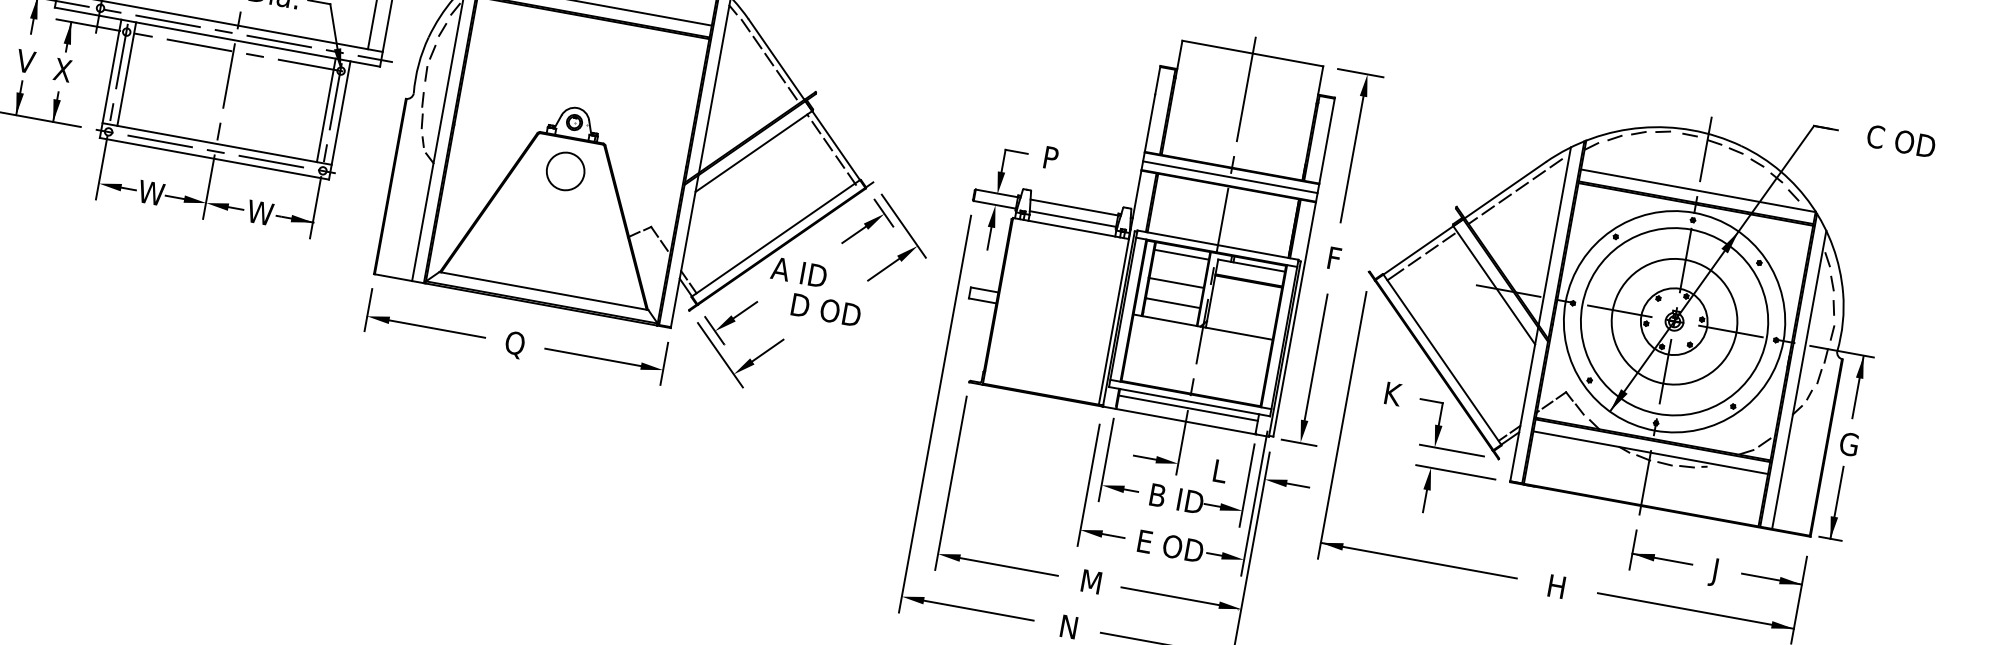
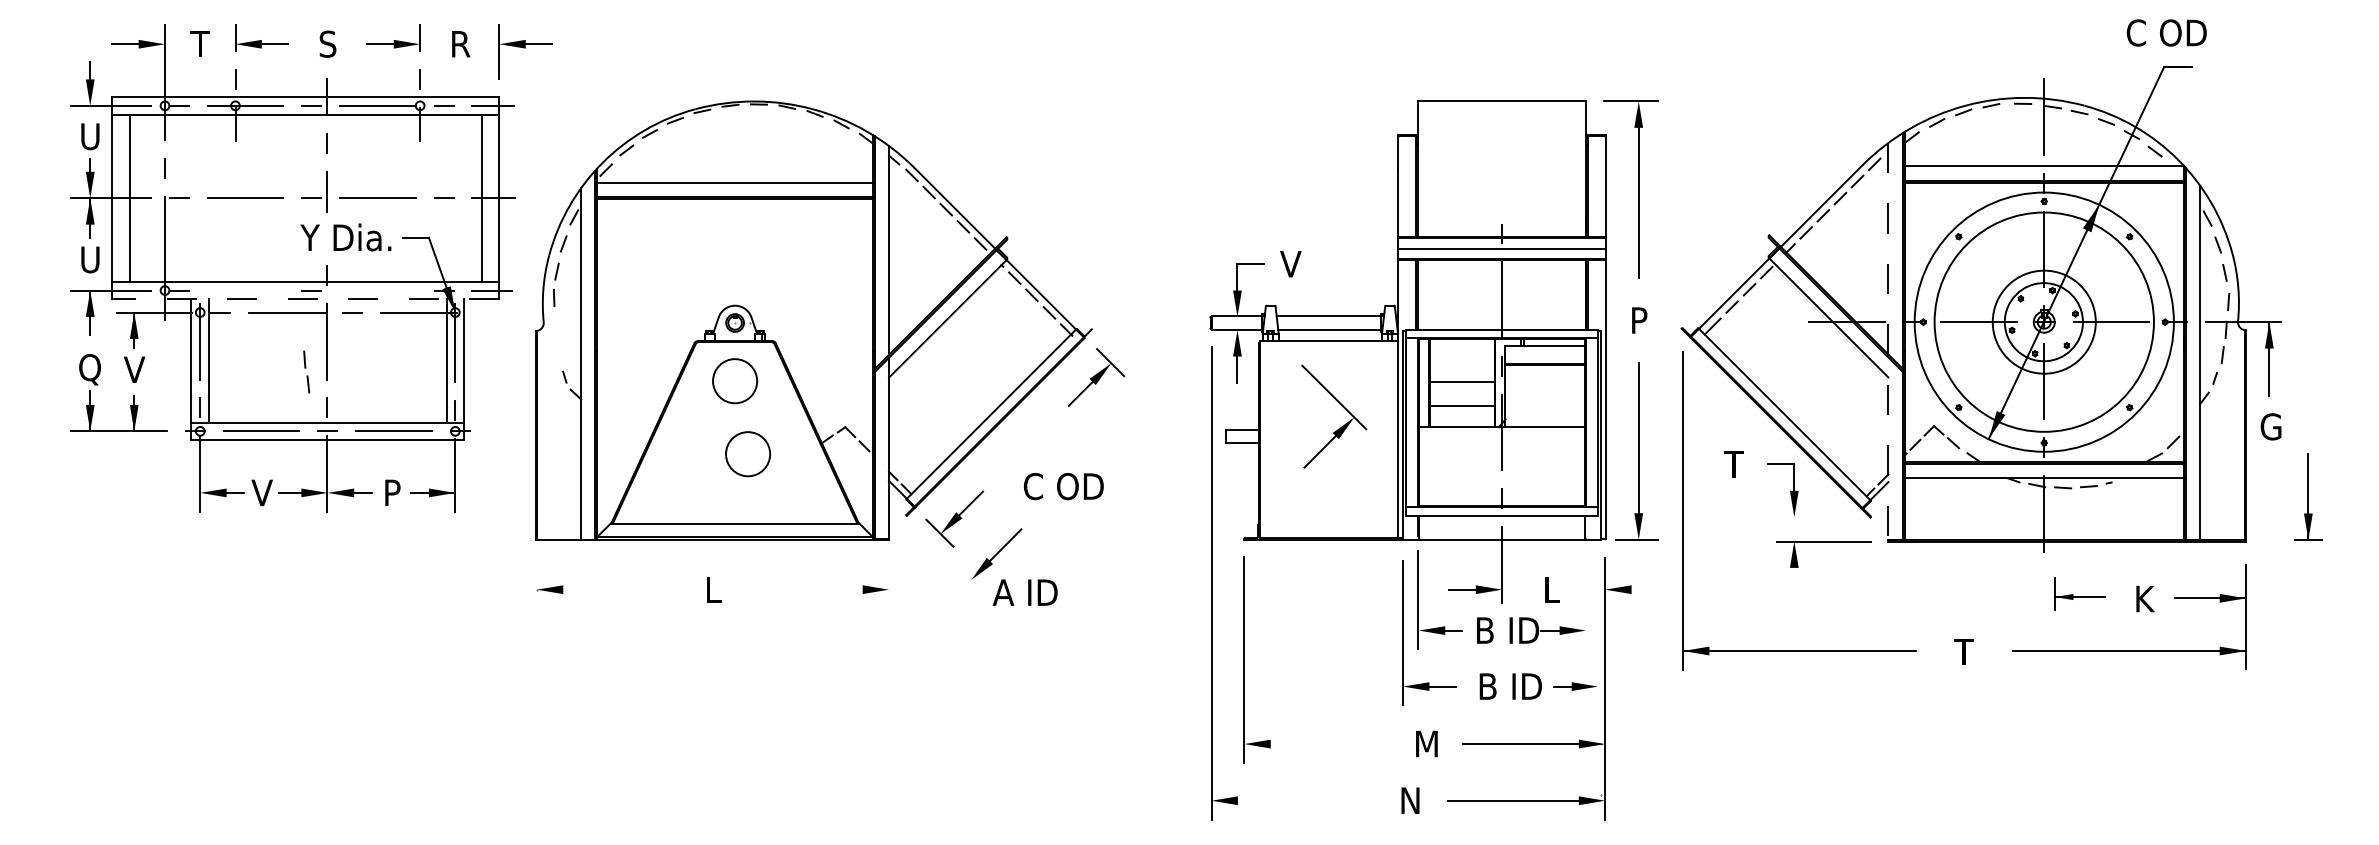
line: (168, 21) -> (245, 291), removed
line: (217, 37) -> (305, 299), solid -> dashed
line: (278, 41) -> (377, 291), removed
text: (25, 63) -> (89, 369), V -> Q
text: (62, 69) -> (134, 369), X -> V
line: (1246, 88) -> (1502, 143), removed
part: (422, 110) -> (306, 371), moved
text: (1901, 141) -> (2166, 32), moved
text: (1050, 158) -> (1290, 264), P -> V
text: (151, 192) -> (262, 492), W -> V
text: (259, 212) -> (391, 492), W -> P
circle: (565, 235) -> (748, 454), added
part: (906, 251) -> (1342, 425), moved
line: (1181, 255) -> (1462, 348), removed
text: (1334, 258) -> (1639, 320), F -> P
text: (798, 272) -> (1024, 592), moved
line: (368, 310) -> (536, 582), removed
text: (825, 310) -> (1063, 486), D OD -> C OD
line: (1540, 314) -> (1888, 341), solid -> dashed
circle: (1673, 321) -> (2043, 321), size x0.7
line: (437, 328) -> (620, 589), removed
text: (514, 344) -> (712, 591), Q -> L
line: (720, 355) -> (951, 560), removed
line: (592, 357) -> (805, 589), removed
line: (664, 364) -> (889, 582), removed
text: (1392, 394) -> (1734, 464), K -> T
line: (1187, 408) -> (1501, 523), removed
line: (1451, 450) -> (1814, 517), removed
line: (1247, 485) -> (1586, 600), removed
line: (1297, 485) -> (1644, 589), removed
line: (1425, 500) -> (1794, 580), removed
part: (1837, 502) -> (2308, 496), moved
line: (1254, 503) -> (1598, 619), removed
text: (1170, 546) -> (1510, 686), E OD -> B ID
part: (1662, 555) -> (2079, 593), size x0.7
line: (1008, 567) -> (1328, 744), removed
text: (1716, 572) -> (2145, 602), J -> K
text: (1556, 586) -> (1963, 651), H -> T
line: (978, 610) -> (1302, 800), removed

